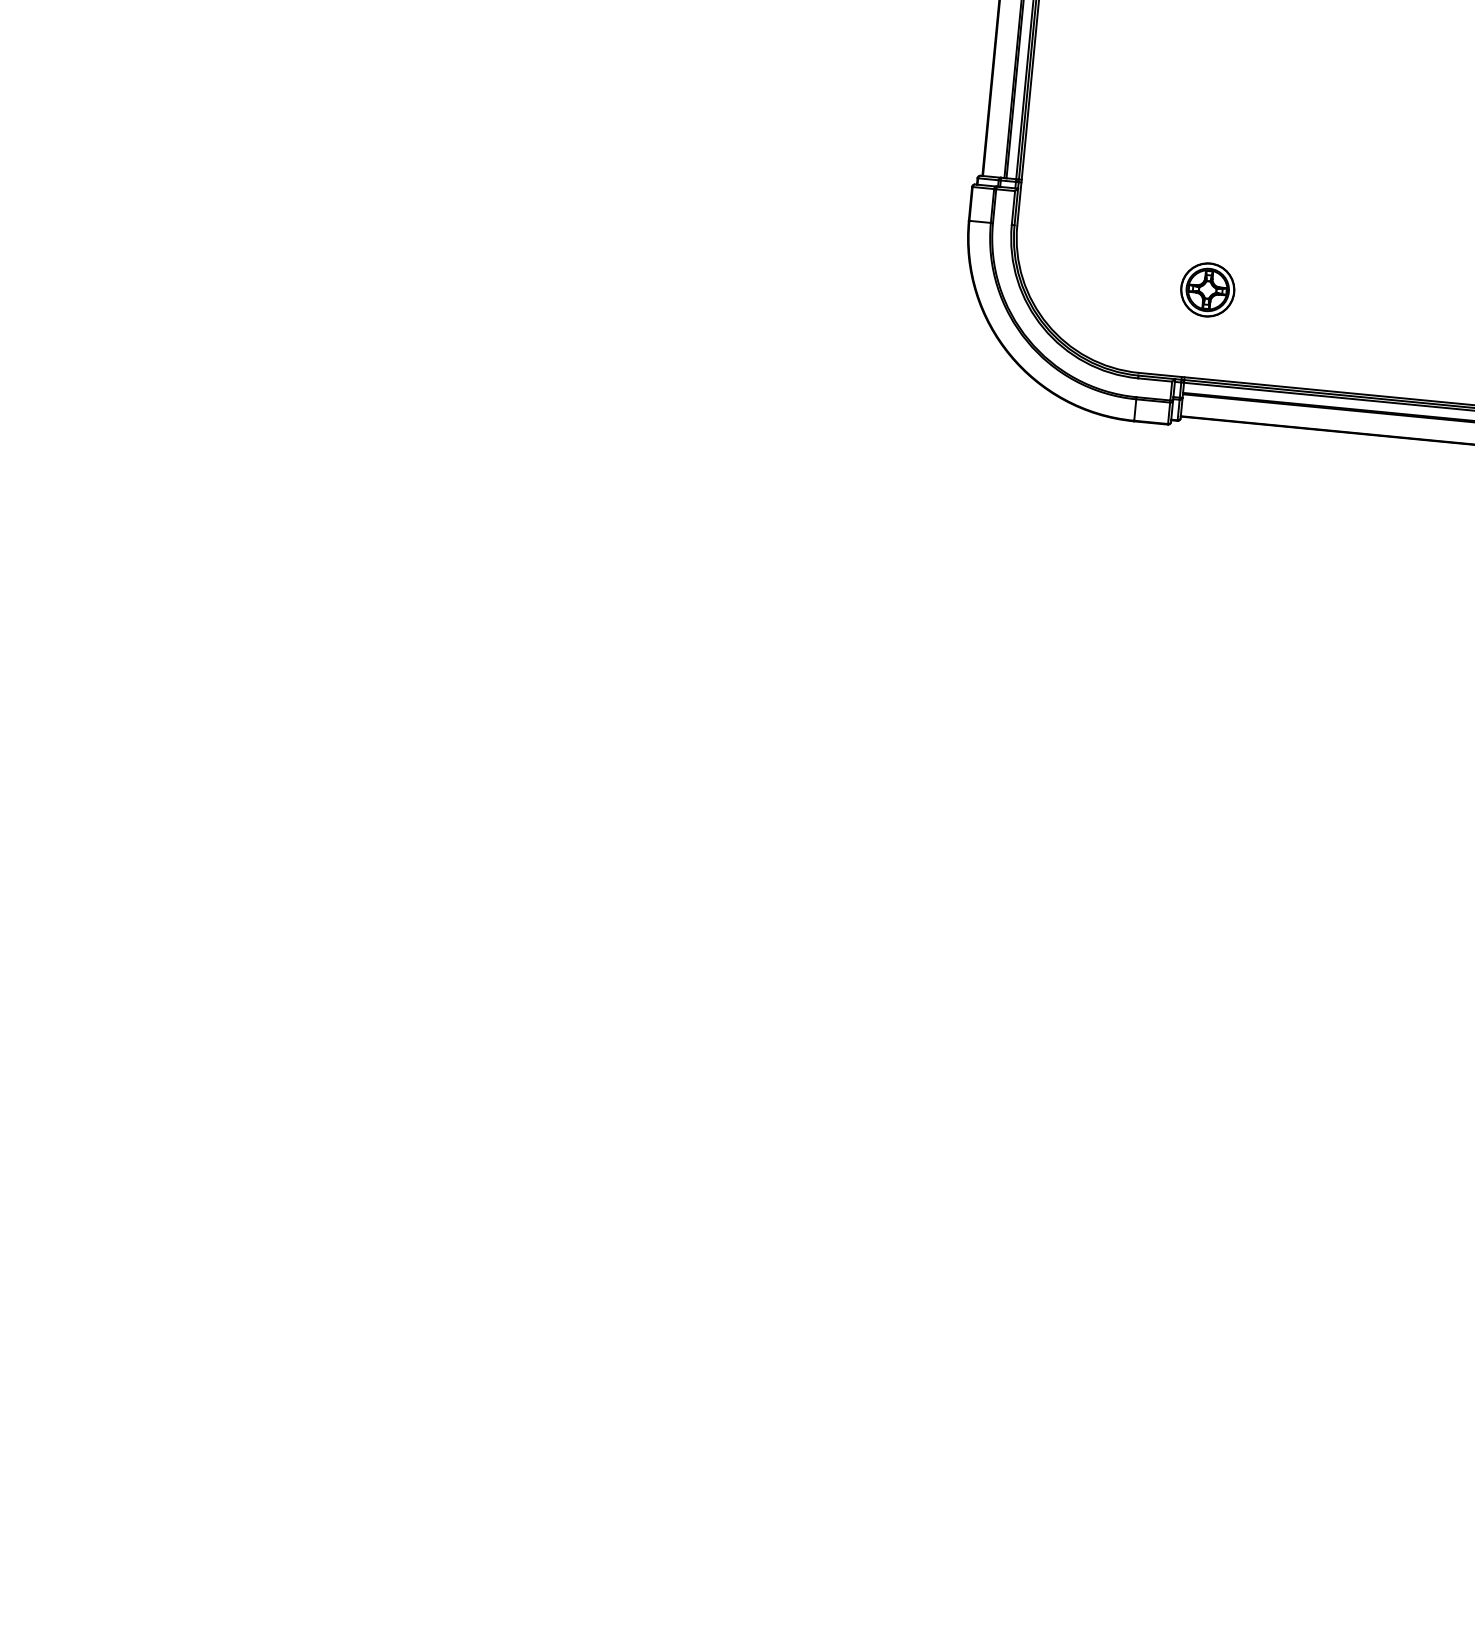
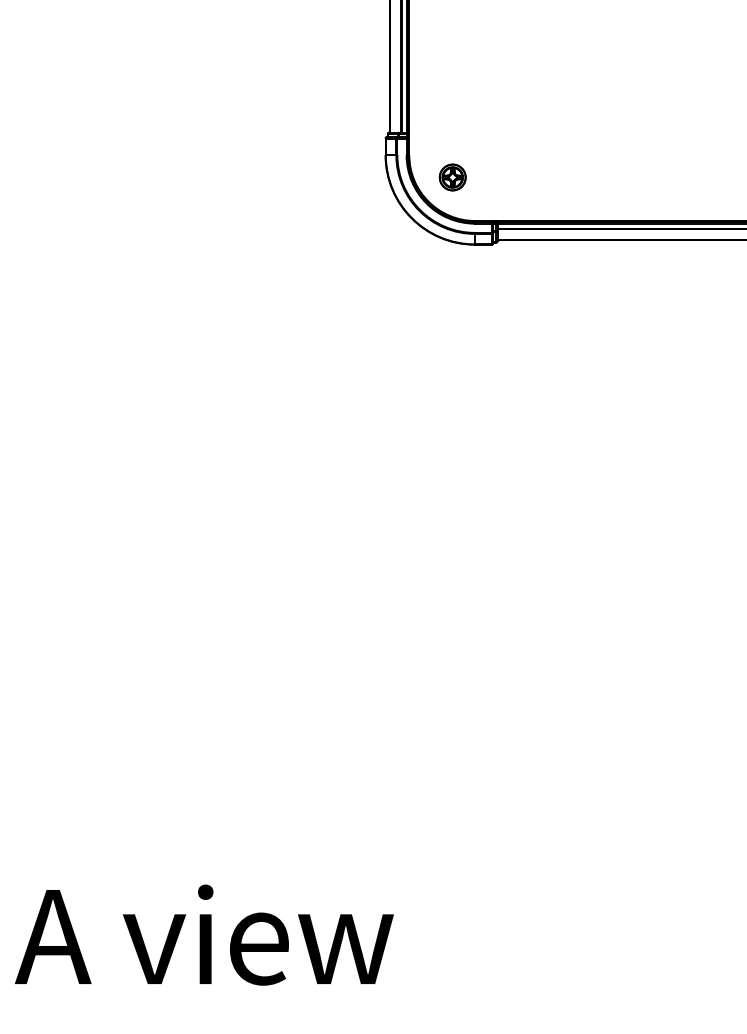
part: (1207, 289) -> (452, 177), moved

